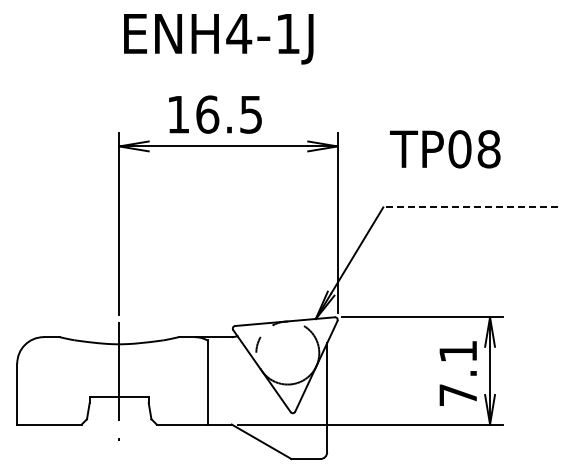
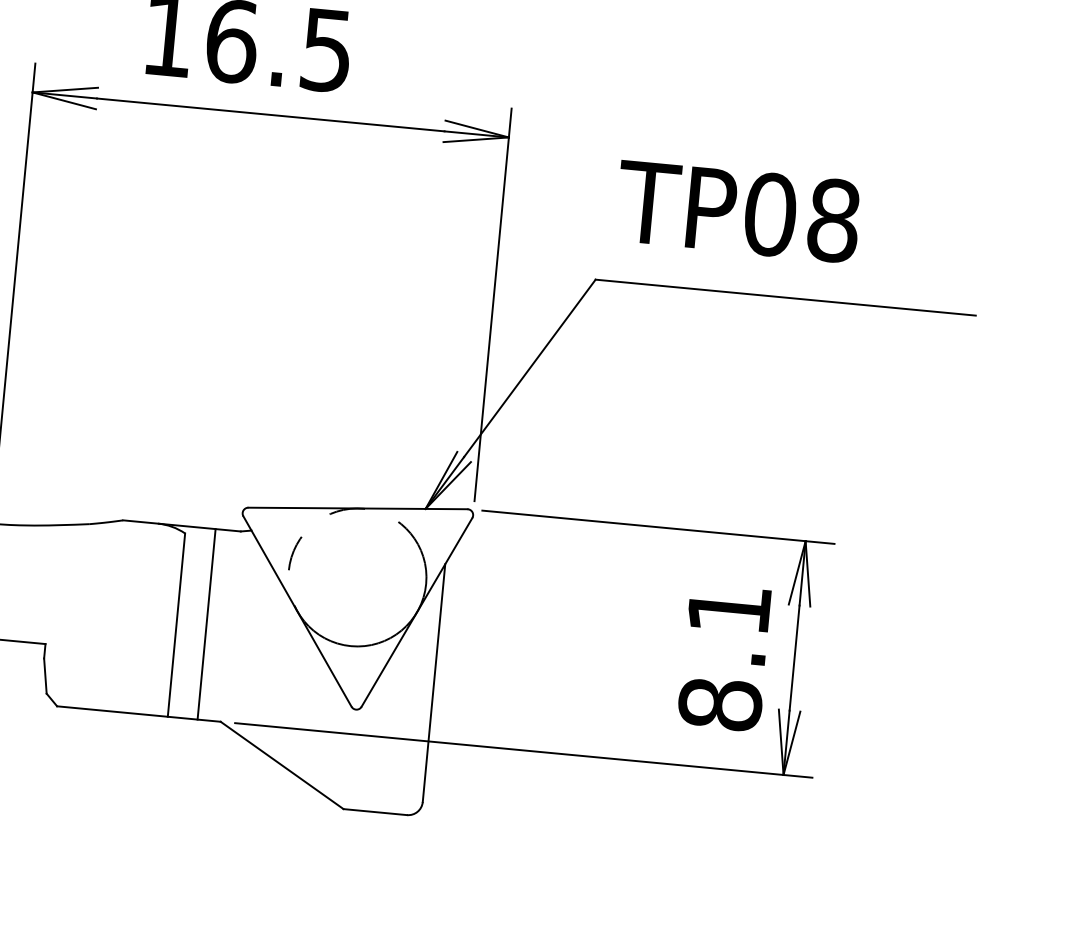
text: (445, 149) -> (738, 212), moved
line: (470, 207) -> (785, 297), dashed -> solid
line: (221, 380) -> (207, 623), added
text: (458, 394) -> (720, 702), 7.1 -> 8.1

